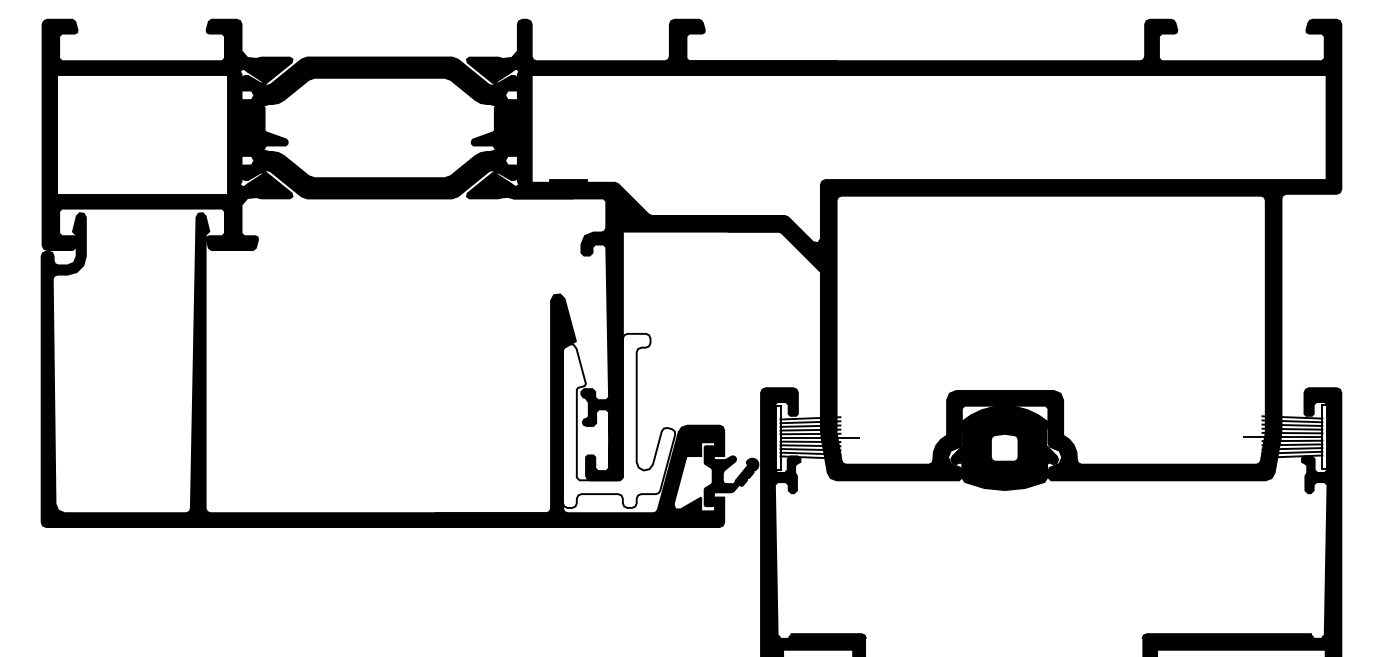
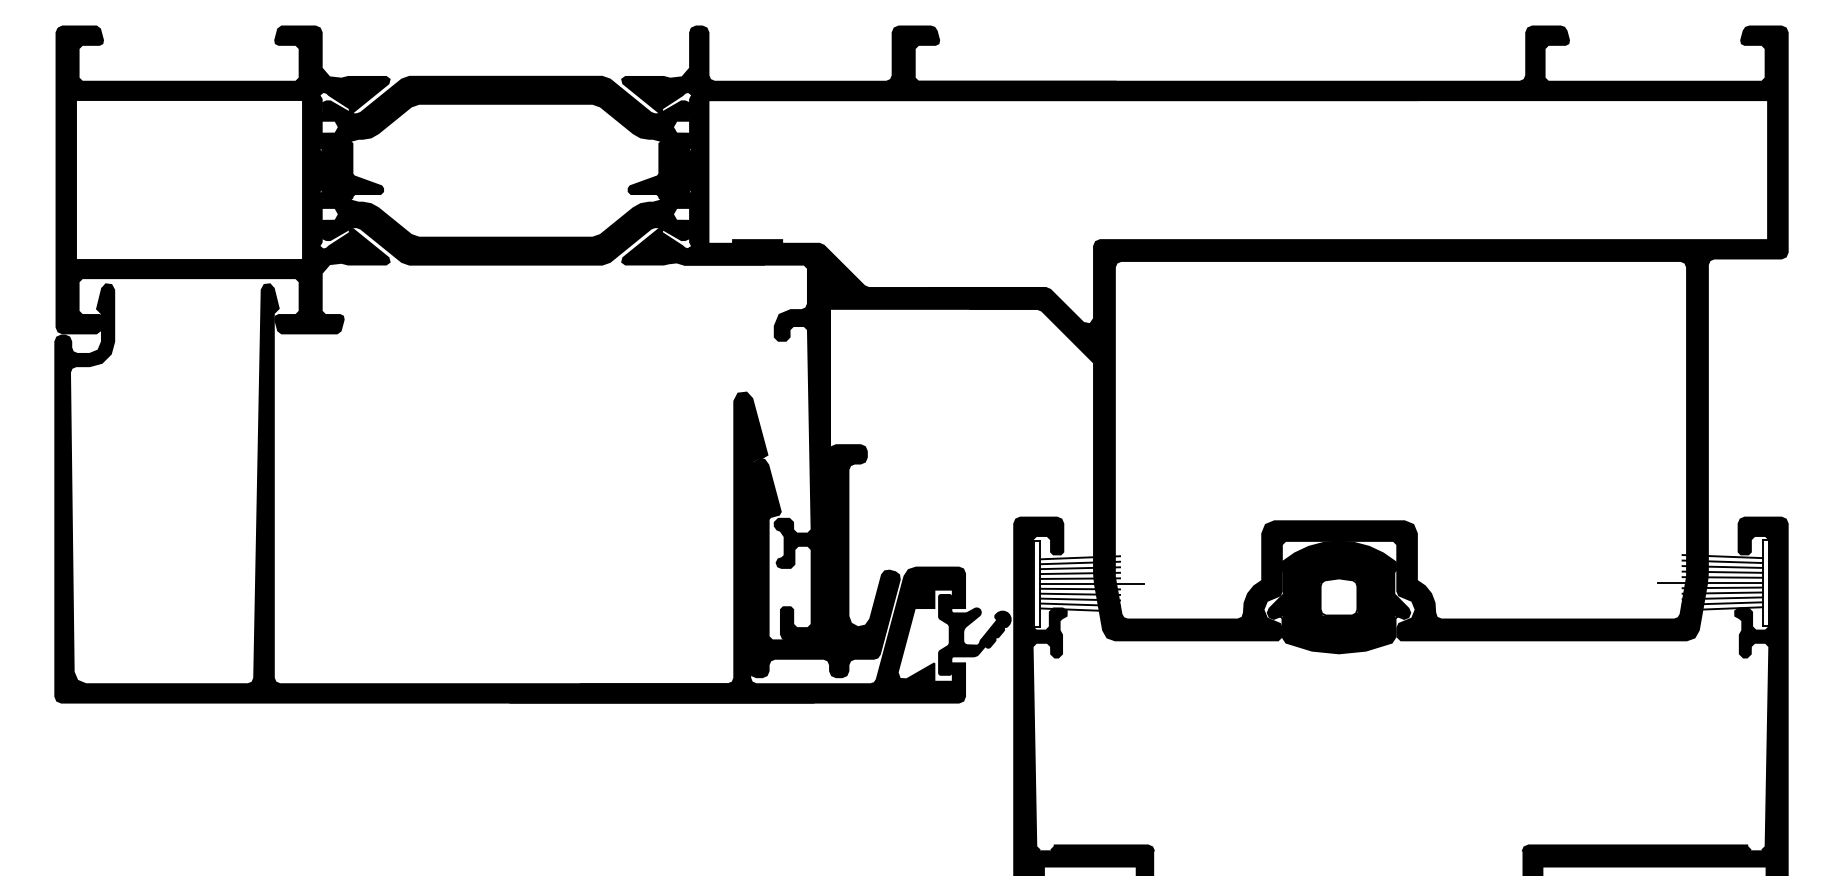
fill: (618, 421) -> (824, 561), added

